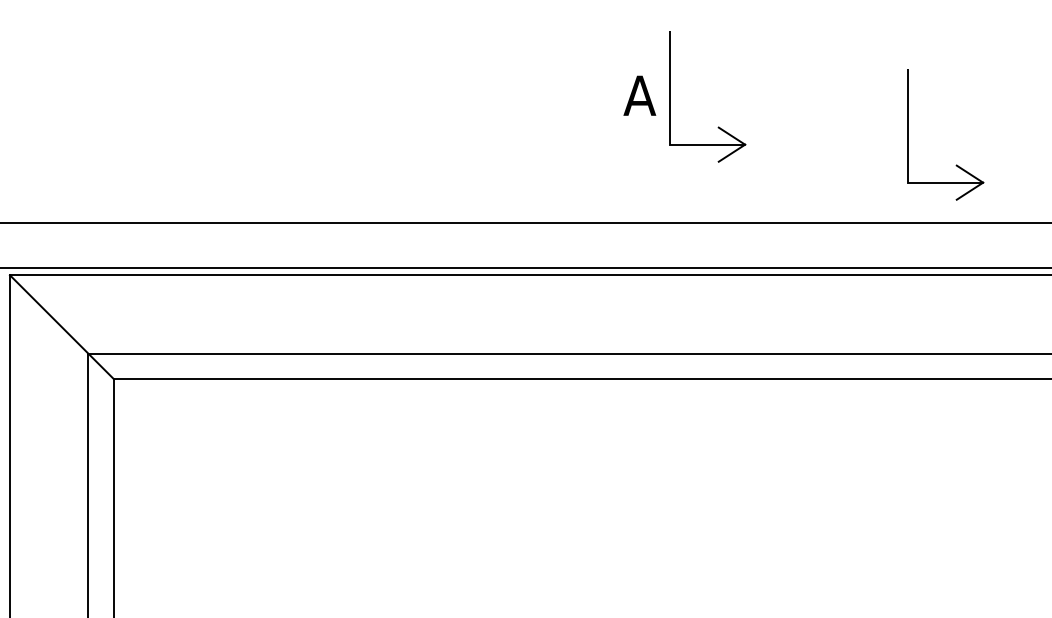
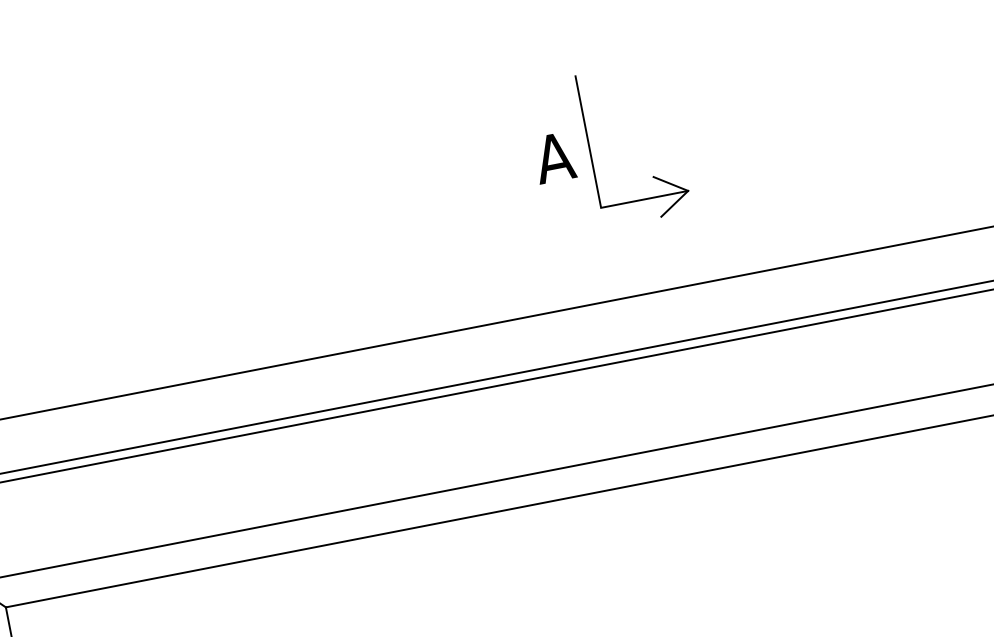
part: (956, 164) -> (938, 166), removed

